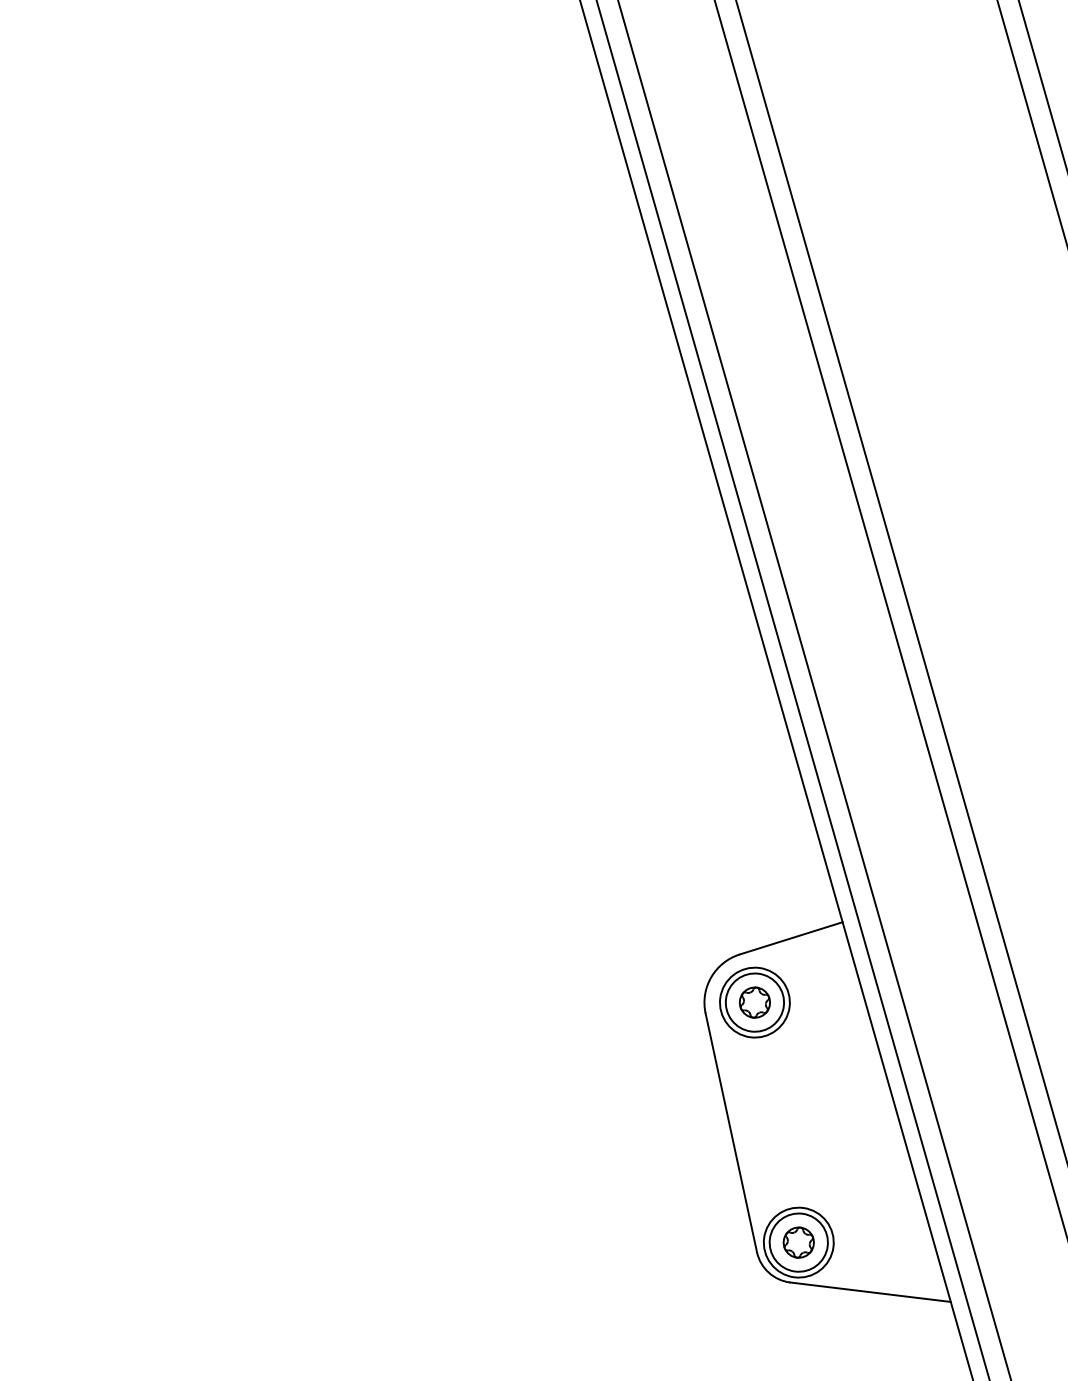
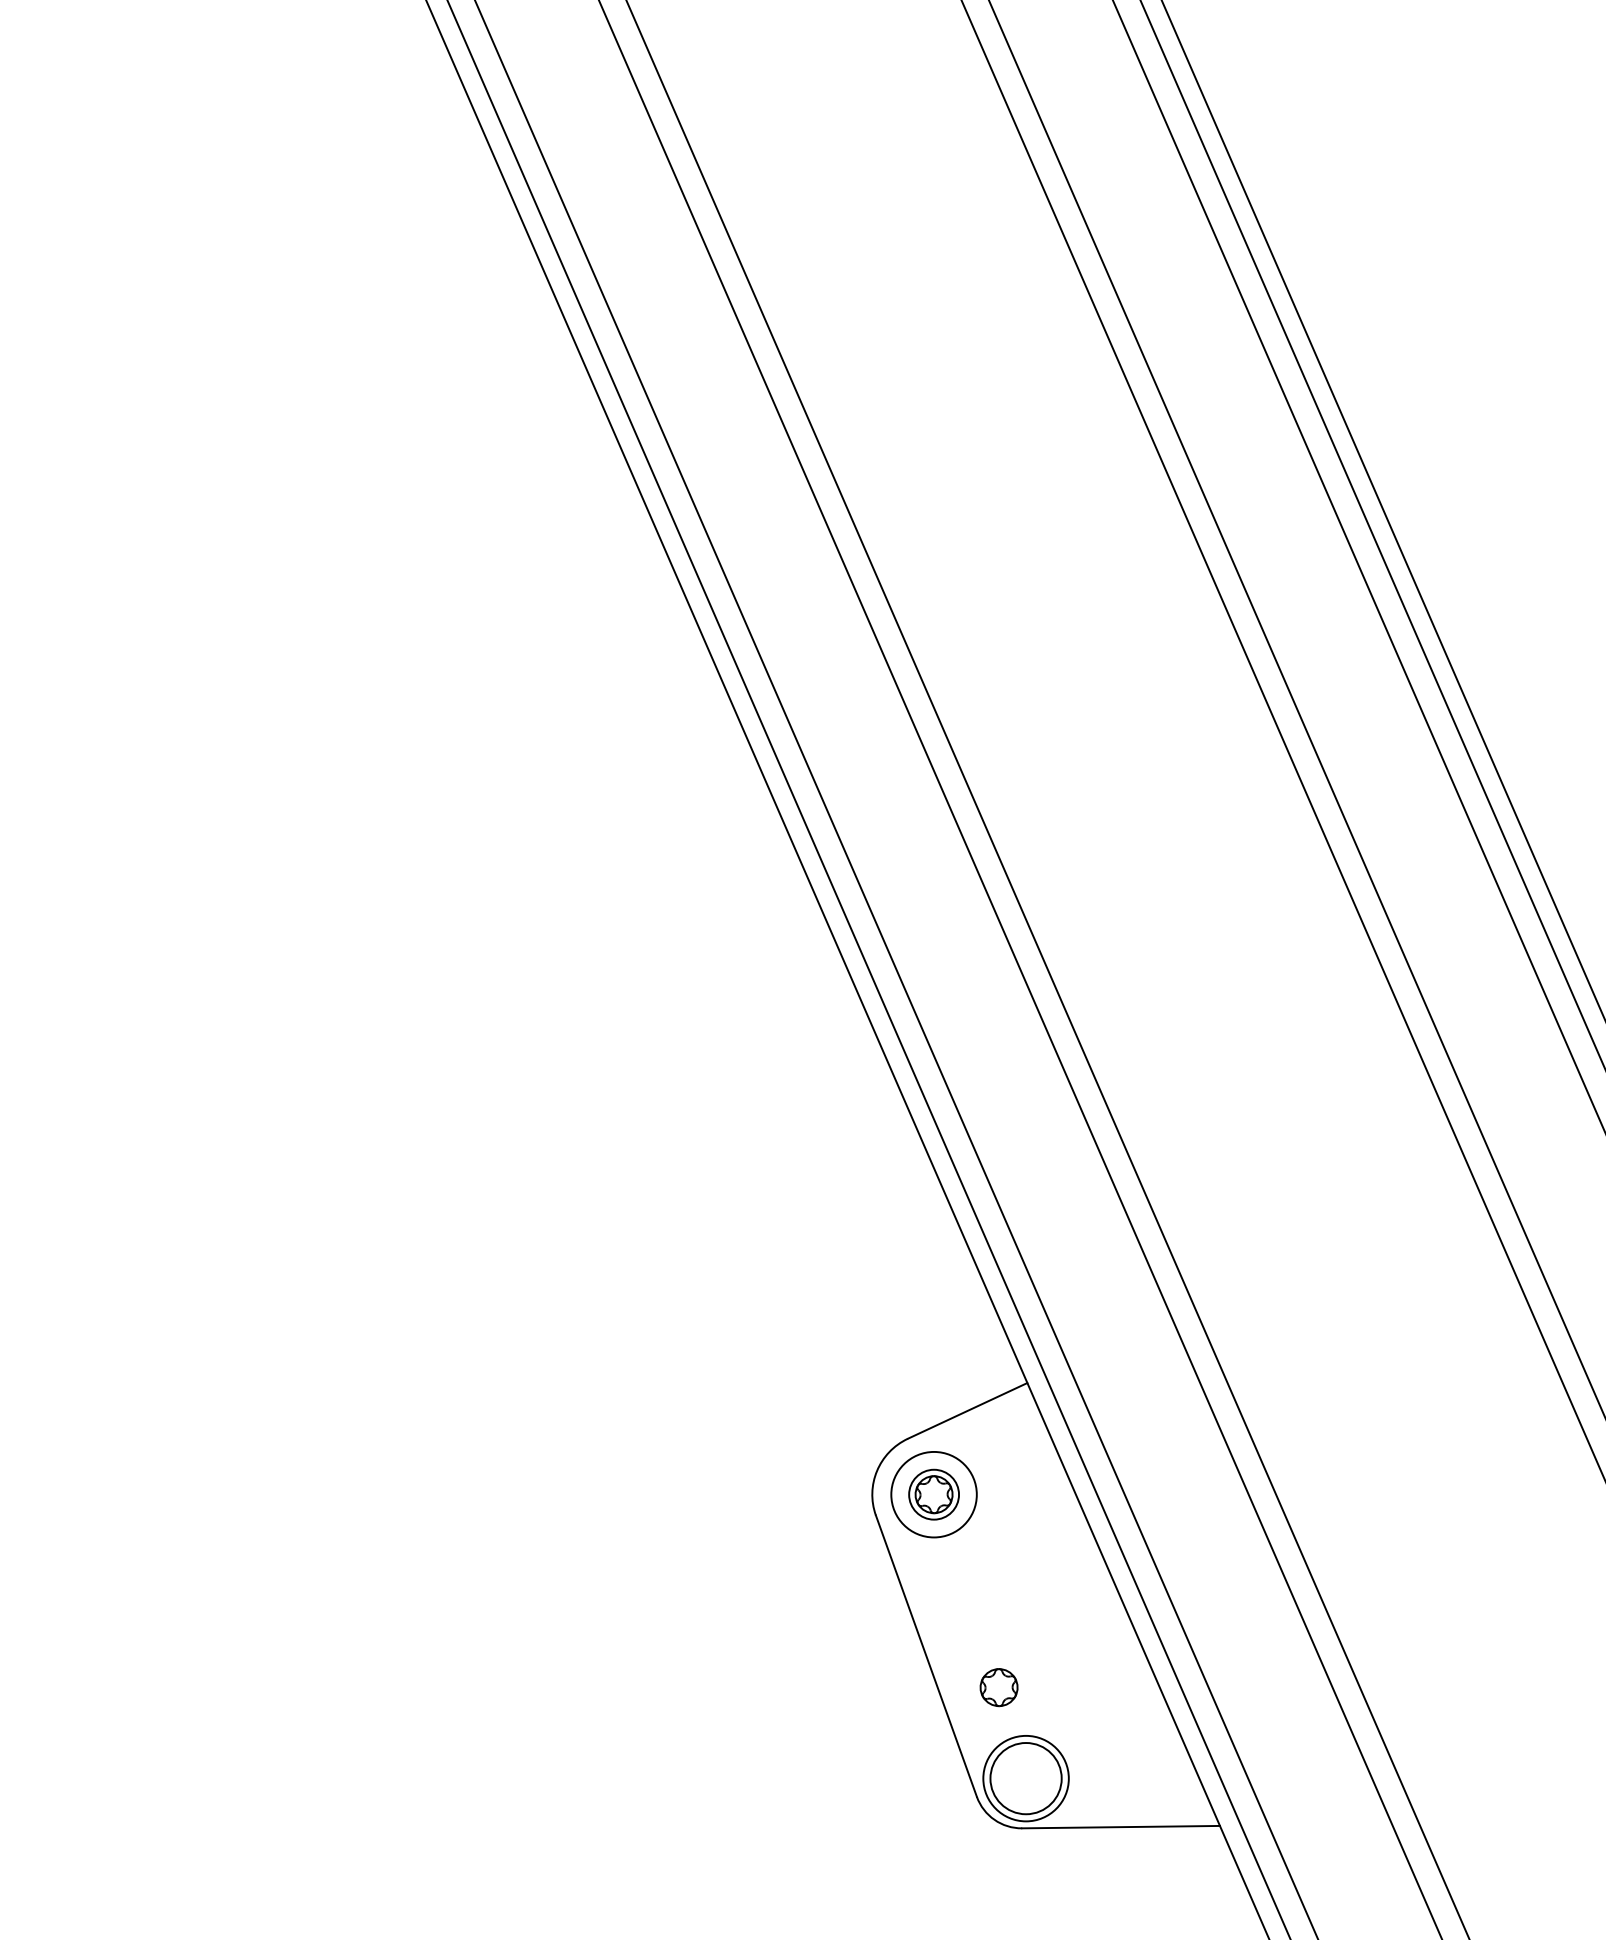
circle: (754, 1002) -> (933, 1494), size x0.7
part: (798, 1242) -> (998, 1687), moved

